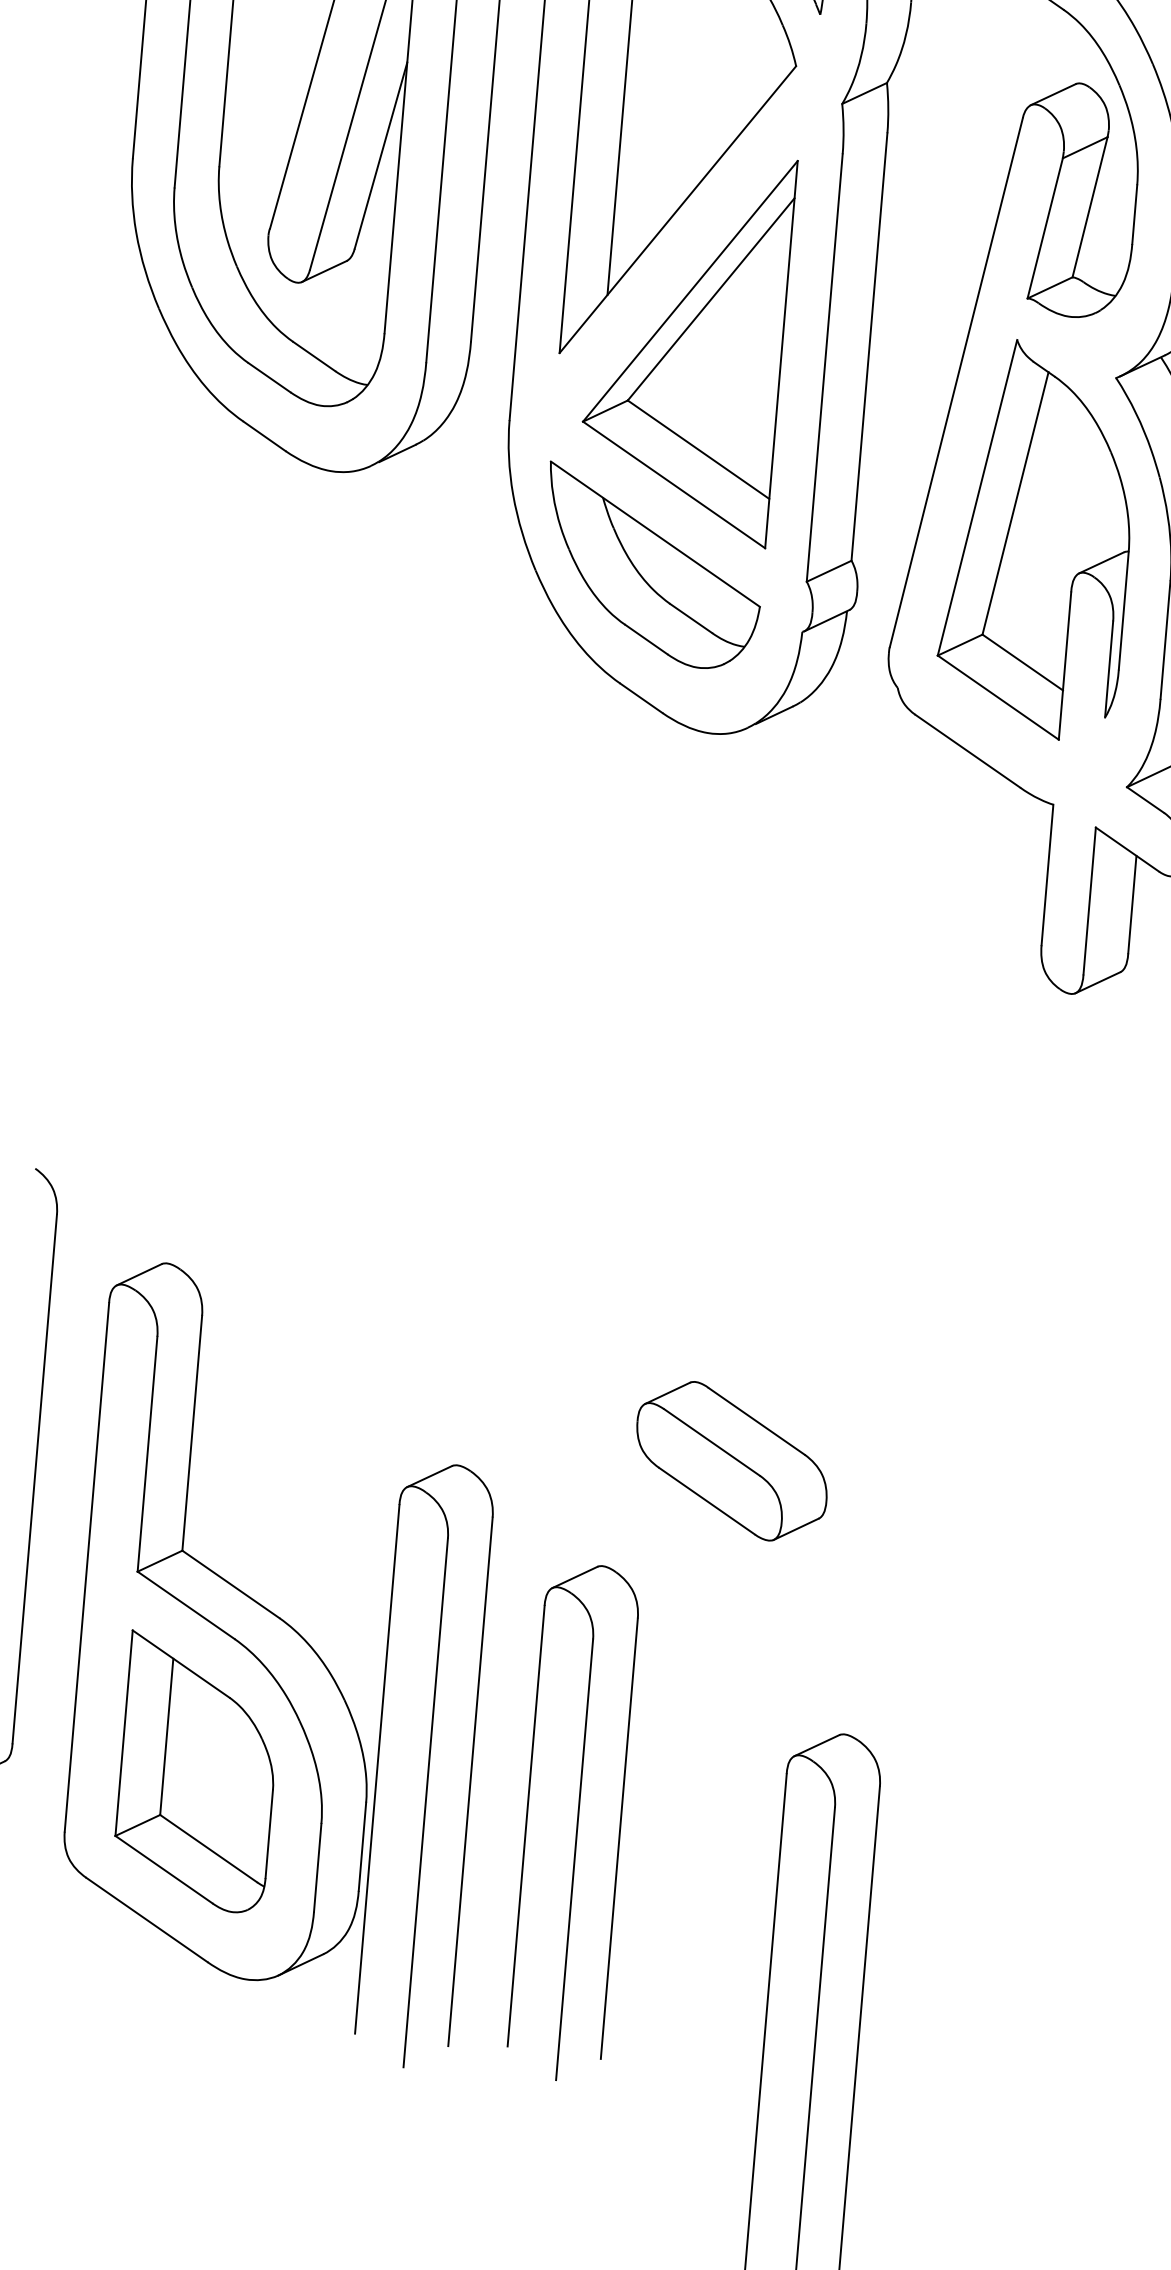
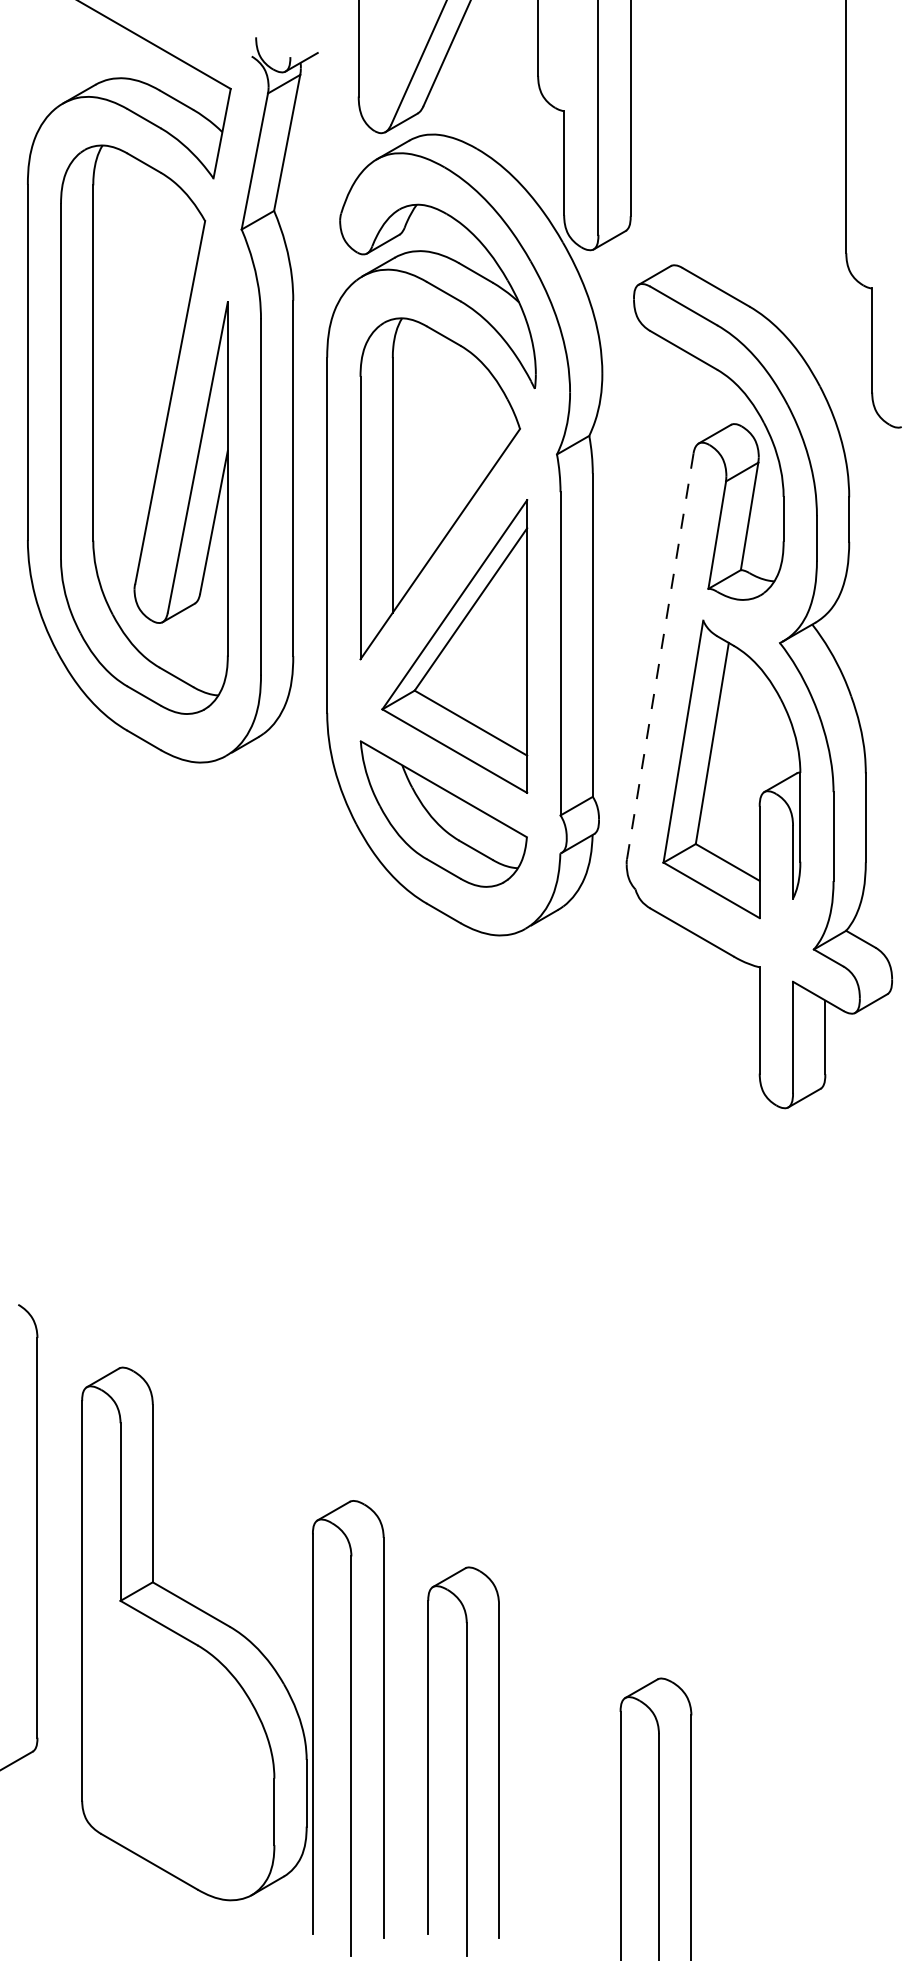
line: (956, 382) -> (660, 656), solid -> dashed
part: (731, 1461) -> (559, 1480), removed
part: (196, 1771) -> (177, 1747), removed

